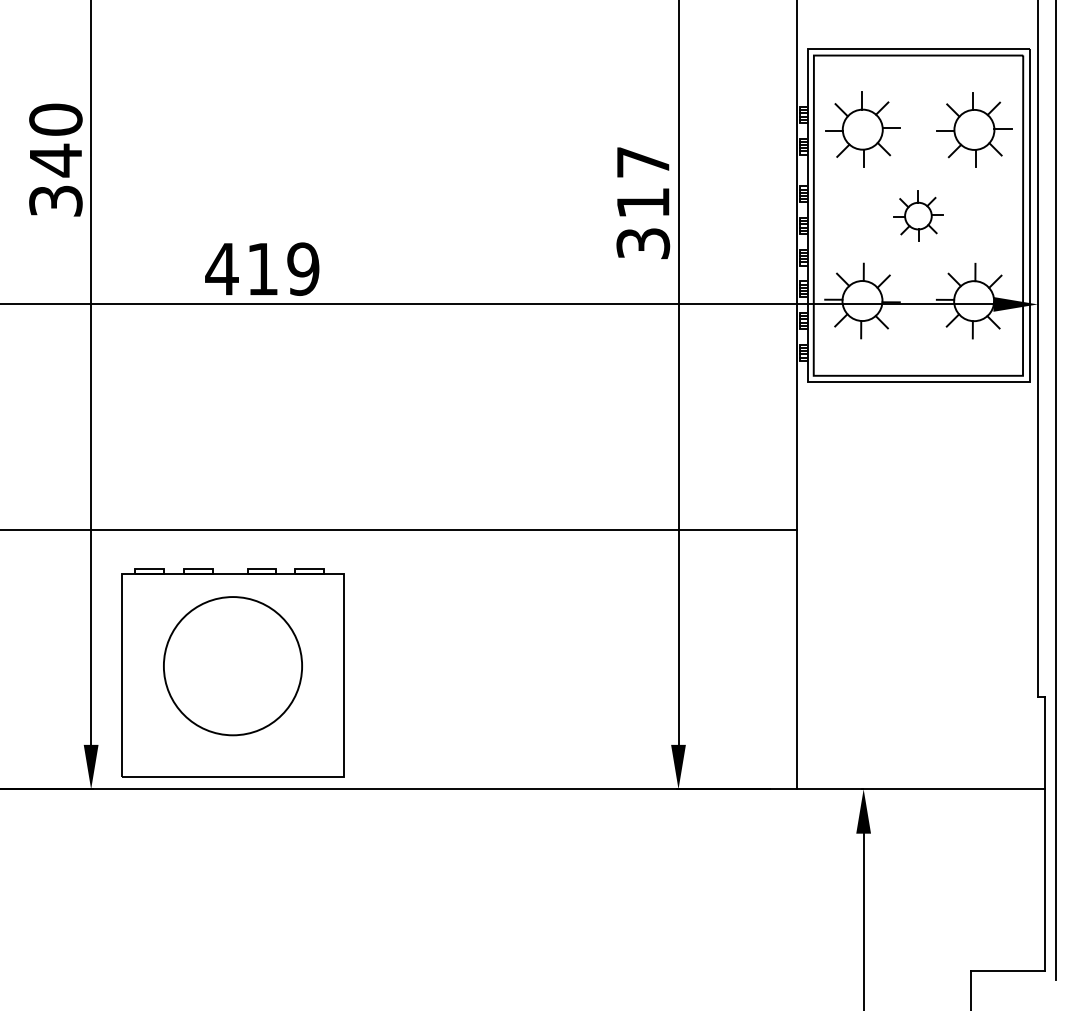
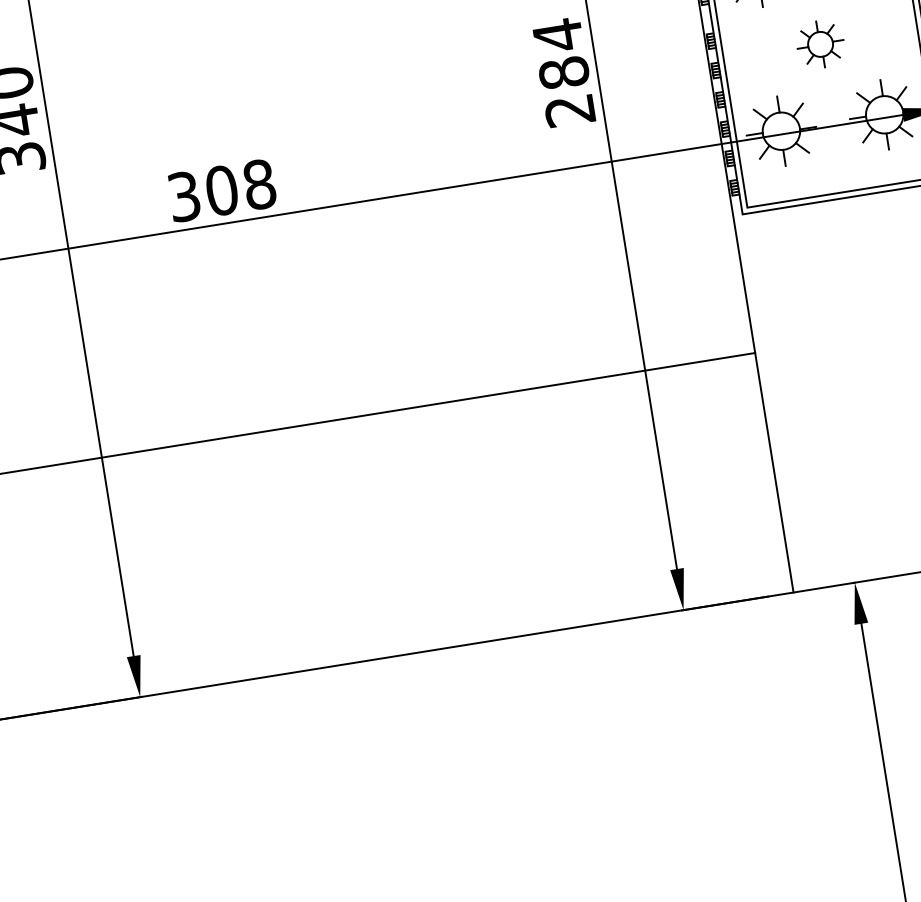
text: (643, 202) -> (564, 72), 317 -> 284
text: (262, 268) -> (221, 190), 419 -> 308
part: (232, 672) -> (253, 568), removed

